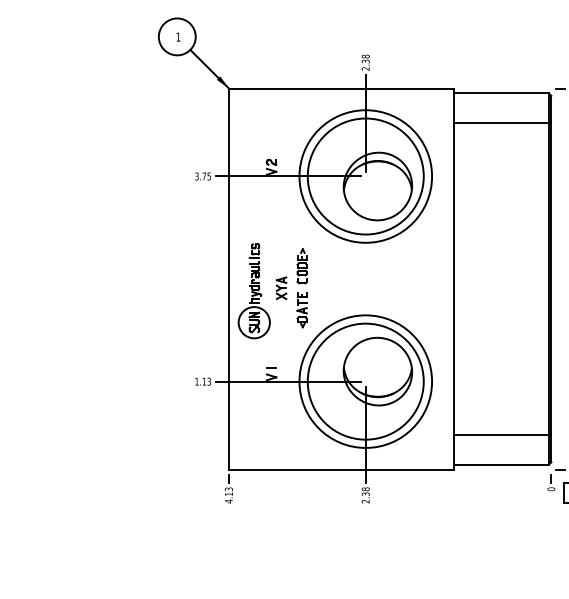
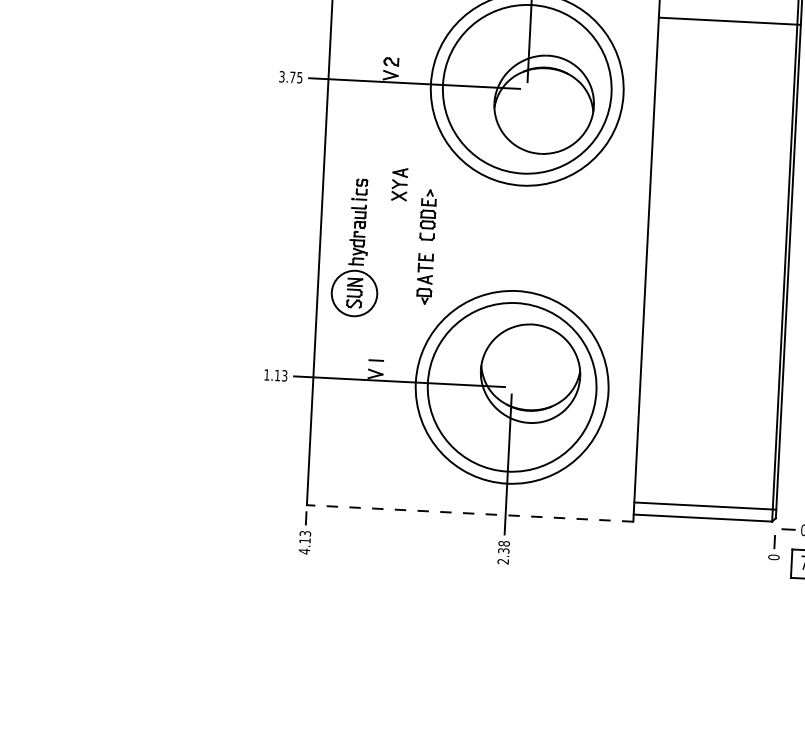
part: (281, 288) -> (399, 184), moved
line: (502, 435) -> (705, 506), moved
line: (340, 469) -> (468, 513), solid -> dashed

